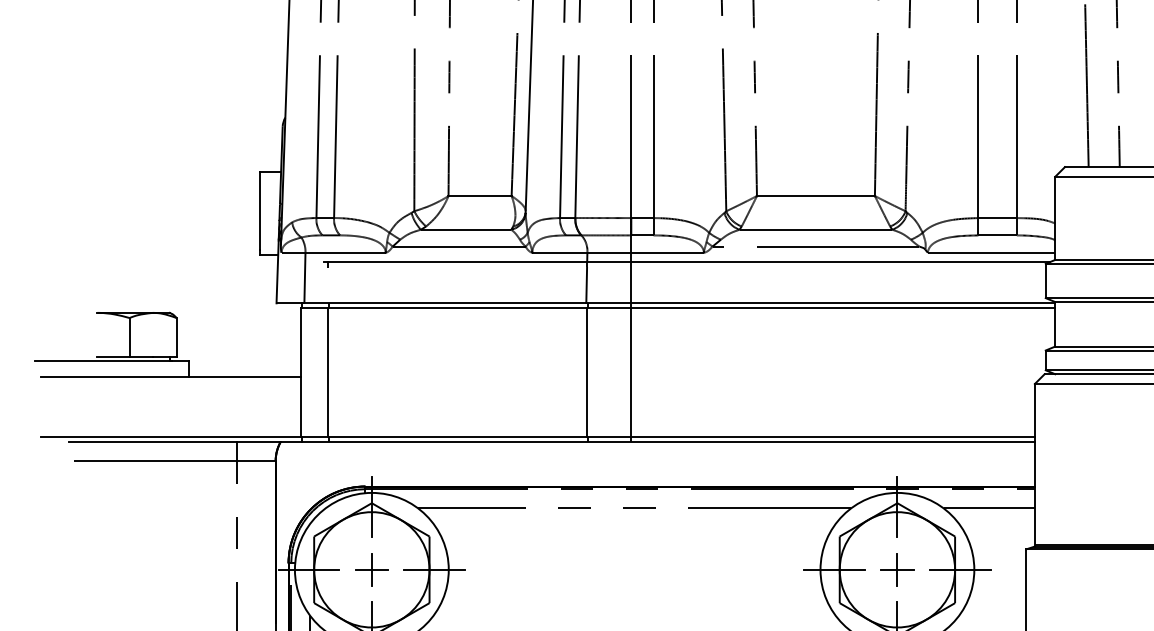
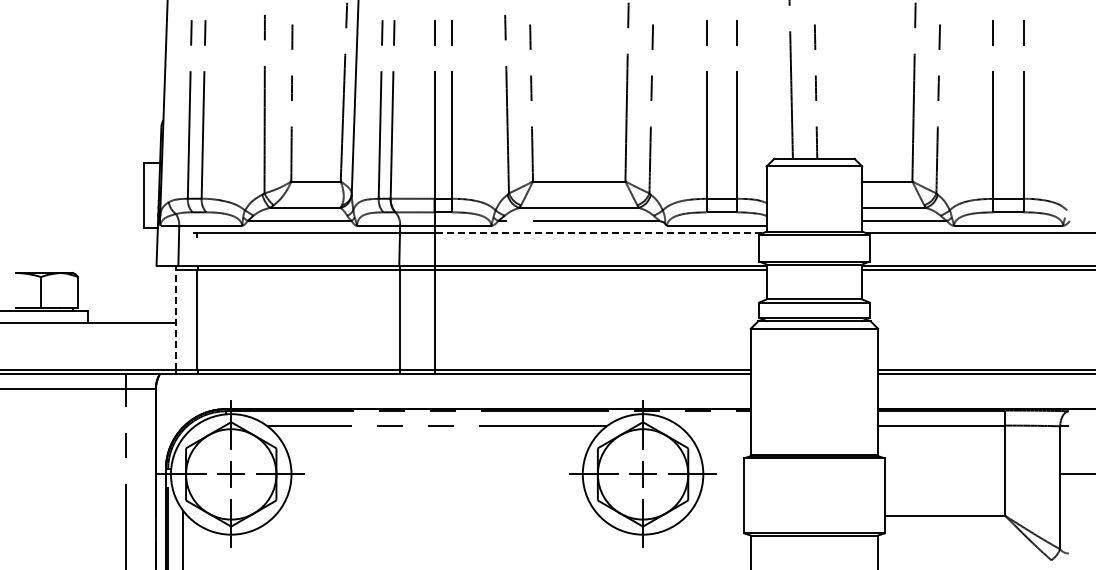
line: (840, 262) -> (598, 233), solid -> dashed
line: (300, 372) -> (175, 319), solid -> dashed
line: (988, 508) -> (714, 426), removed

